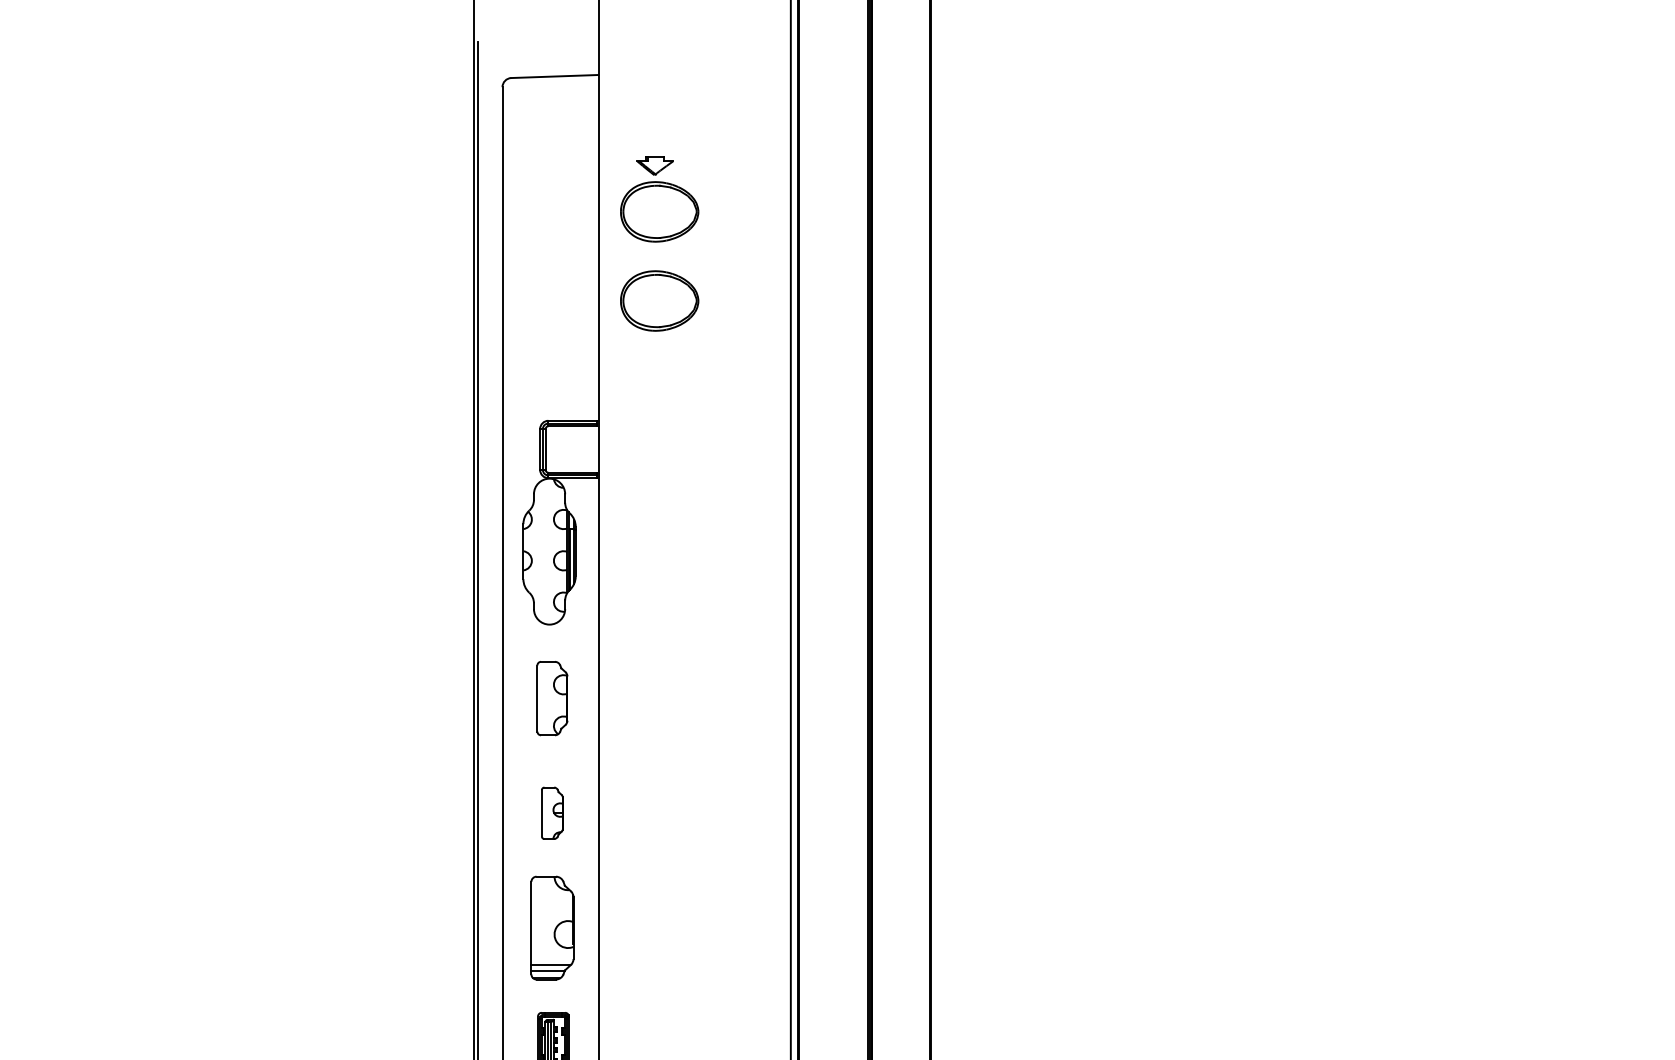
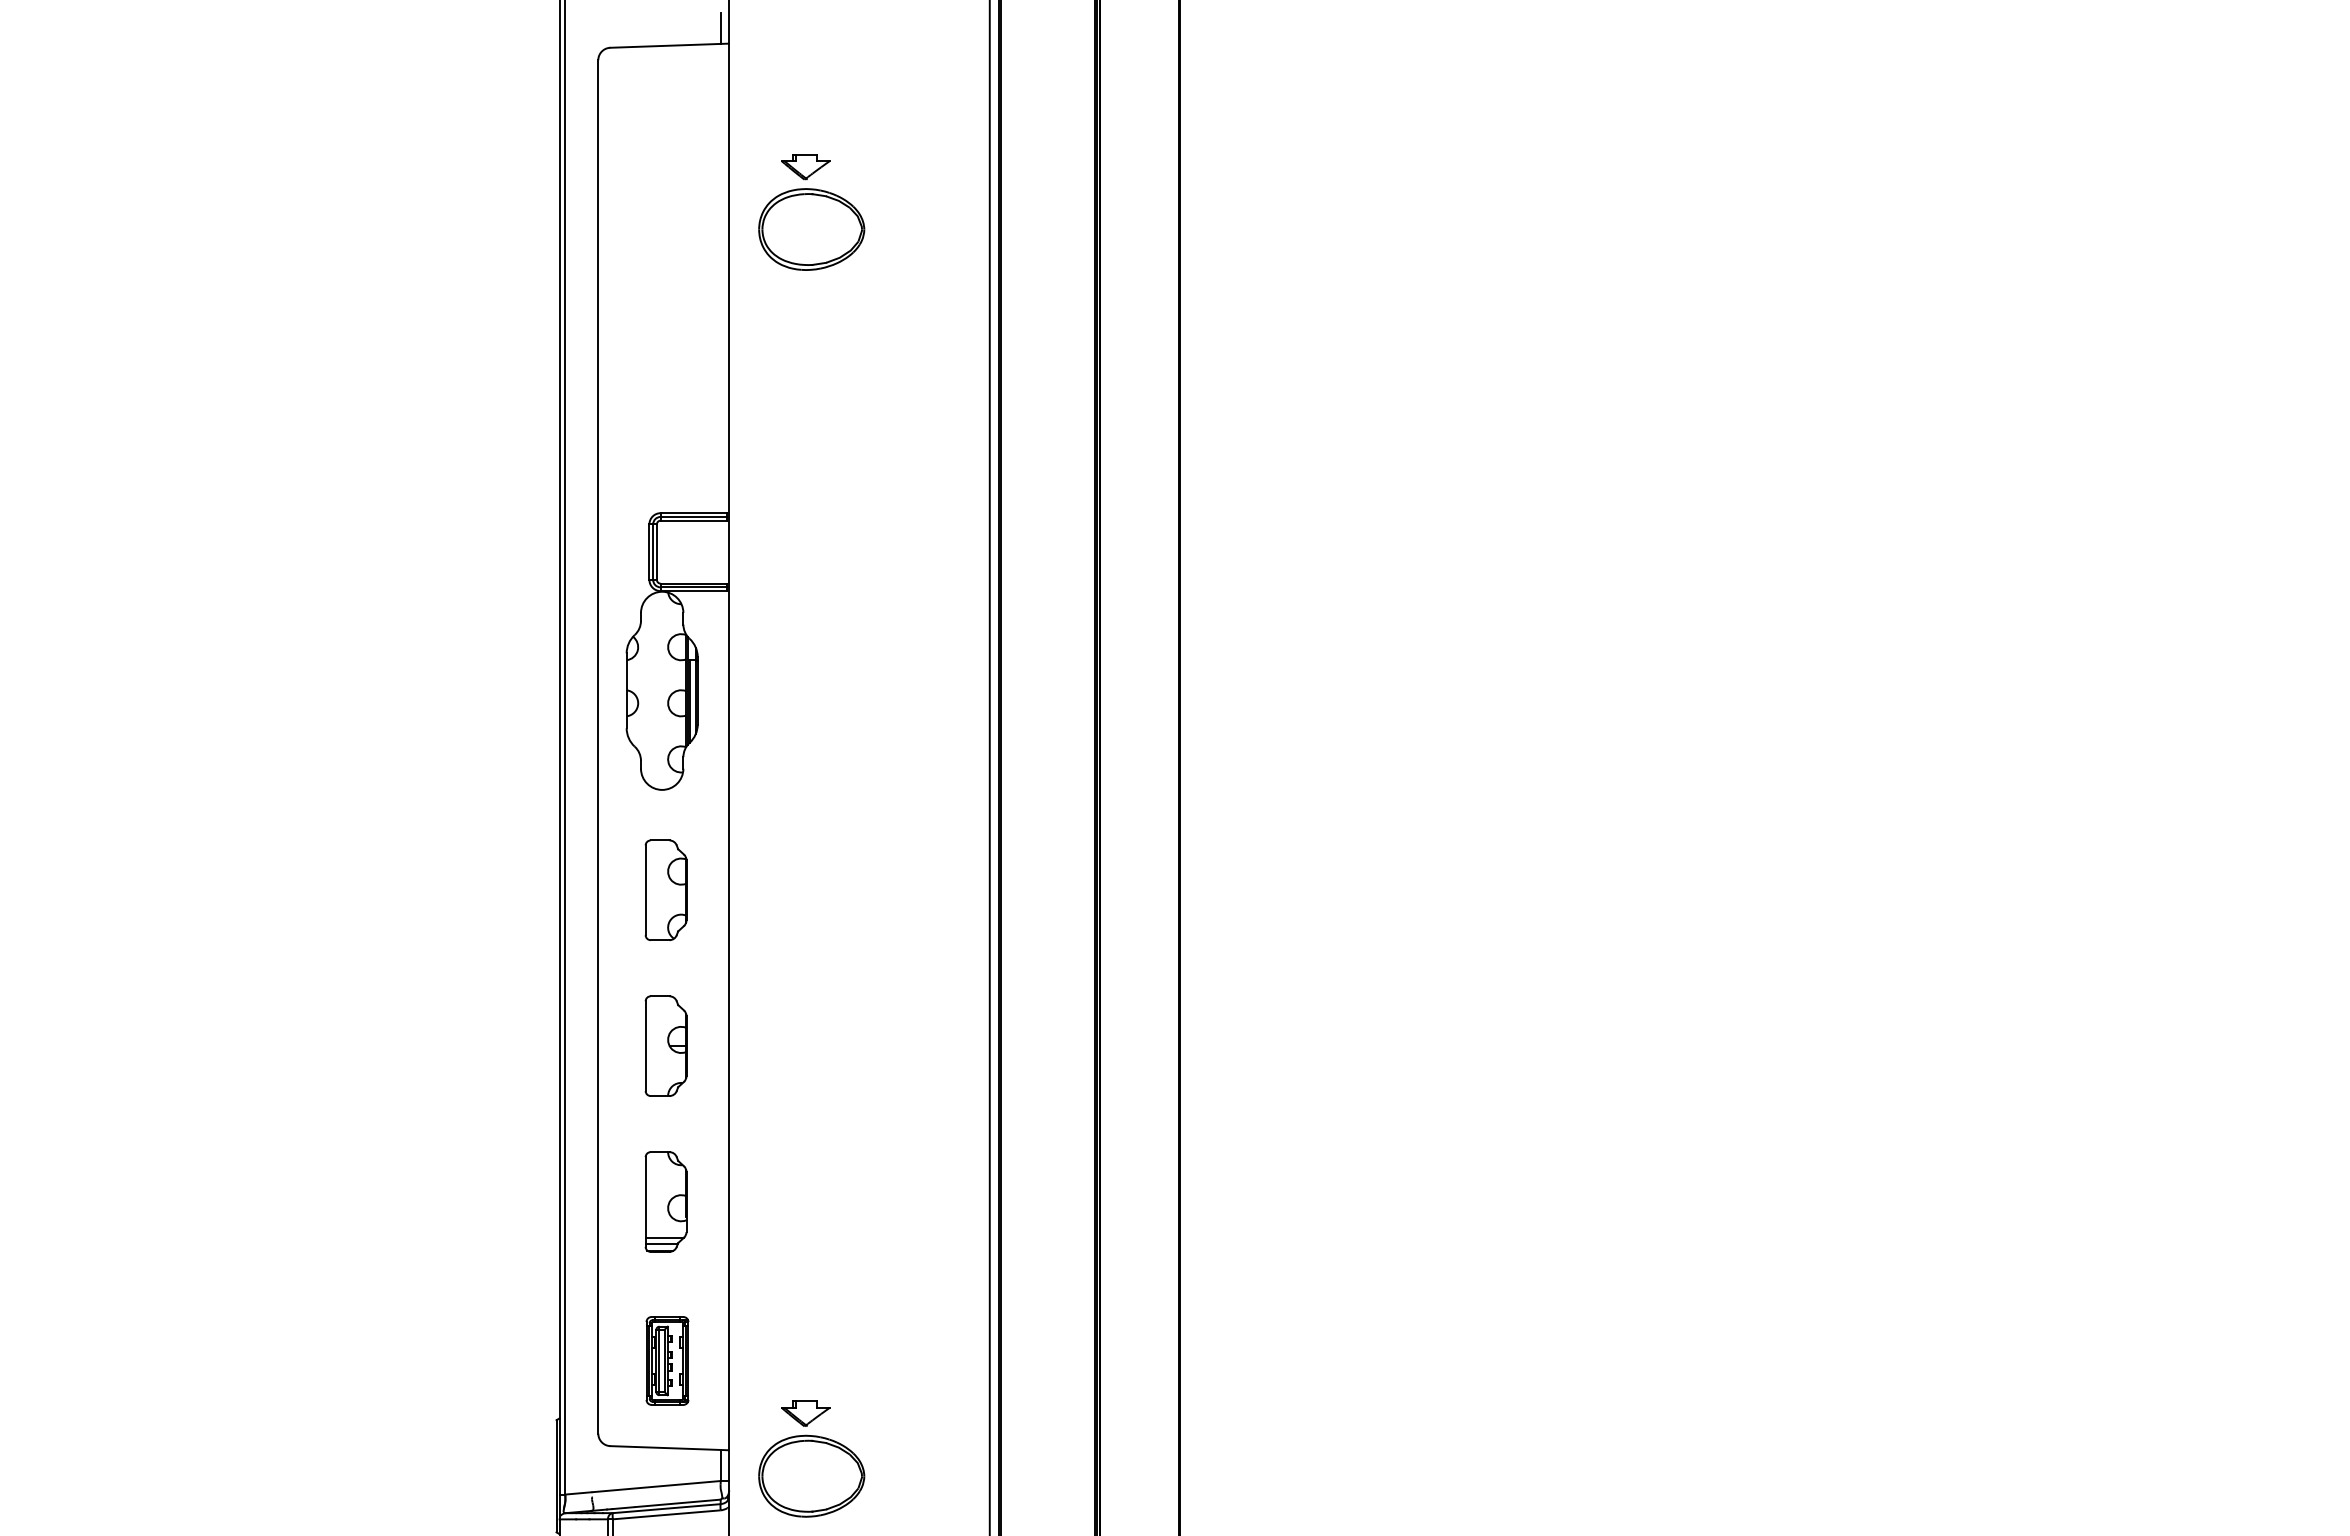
line: (592, 63) -> (720, 27), added
part: (659, 300) -> (811, 350), removed
part: (551, 812) -> (665, 1045), size x1.43
part: (551, 927) -> (665, 1201), size x0.71

